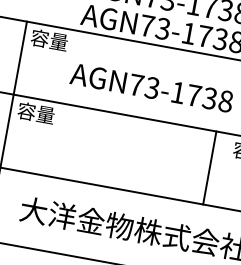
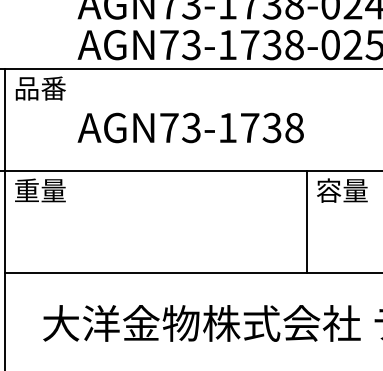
text: (49, 40) -> (40, 88), 容量 -> 品番
text: (27, 111) -> (27, 190), 容量 -> 重量
line: (210, 168) -> (307, 222), moved

